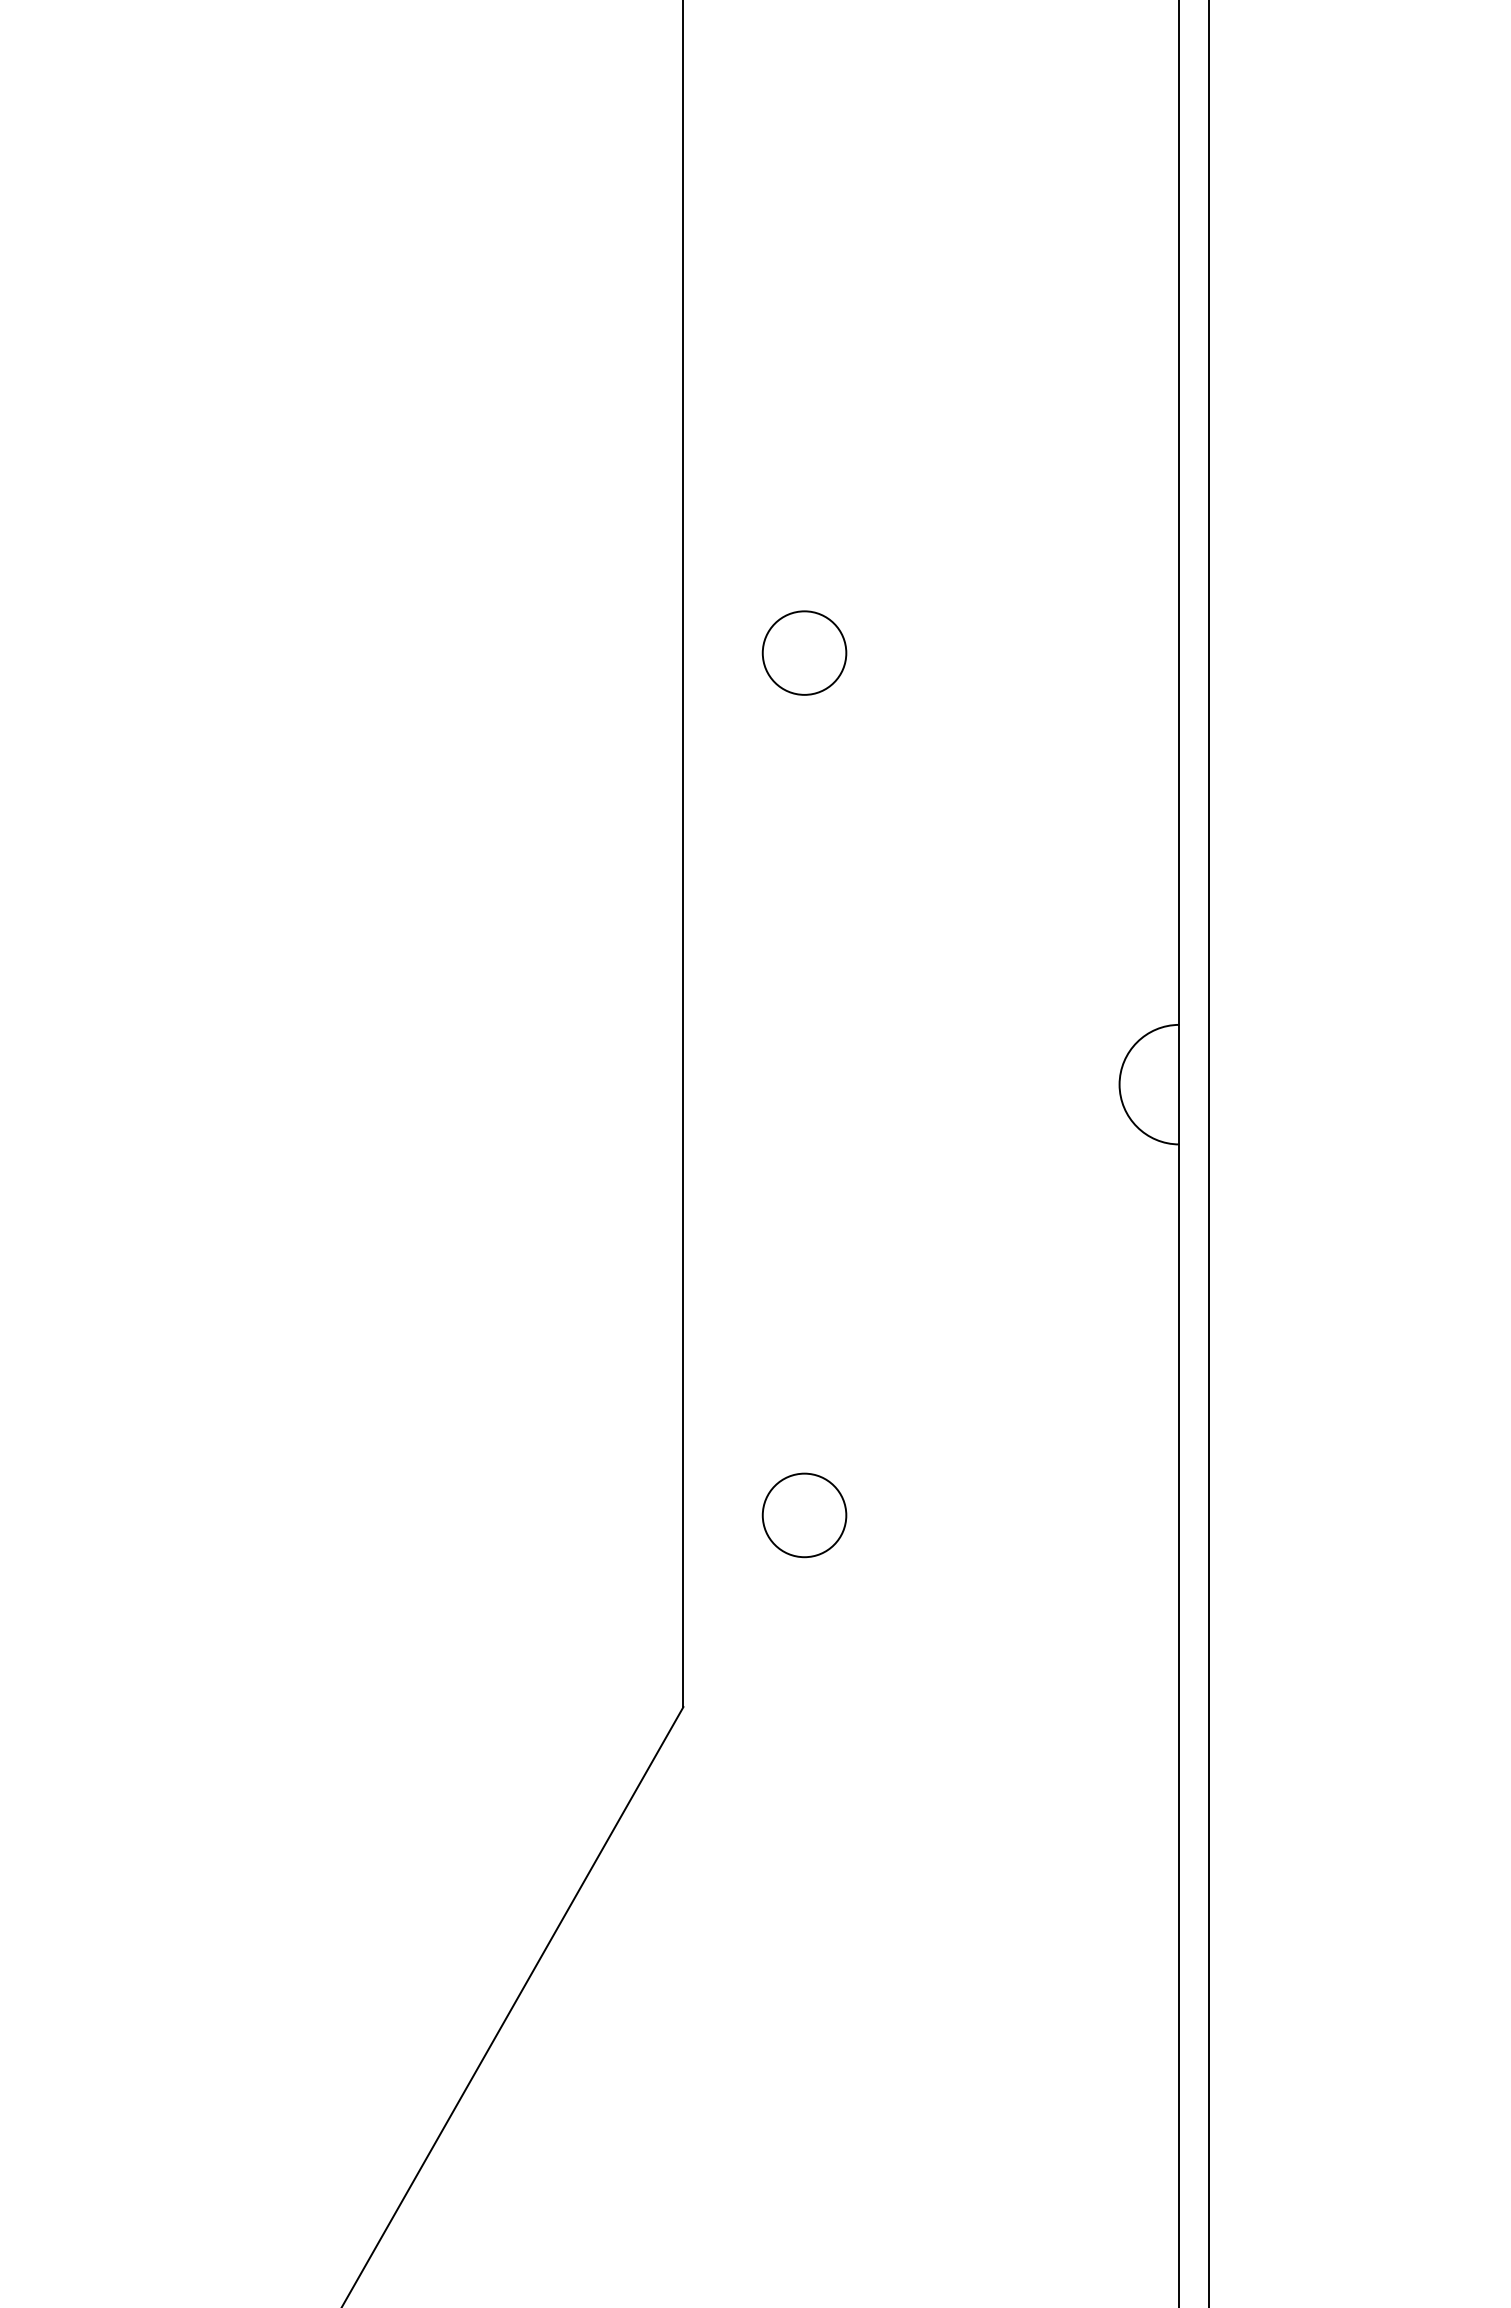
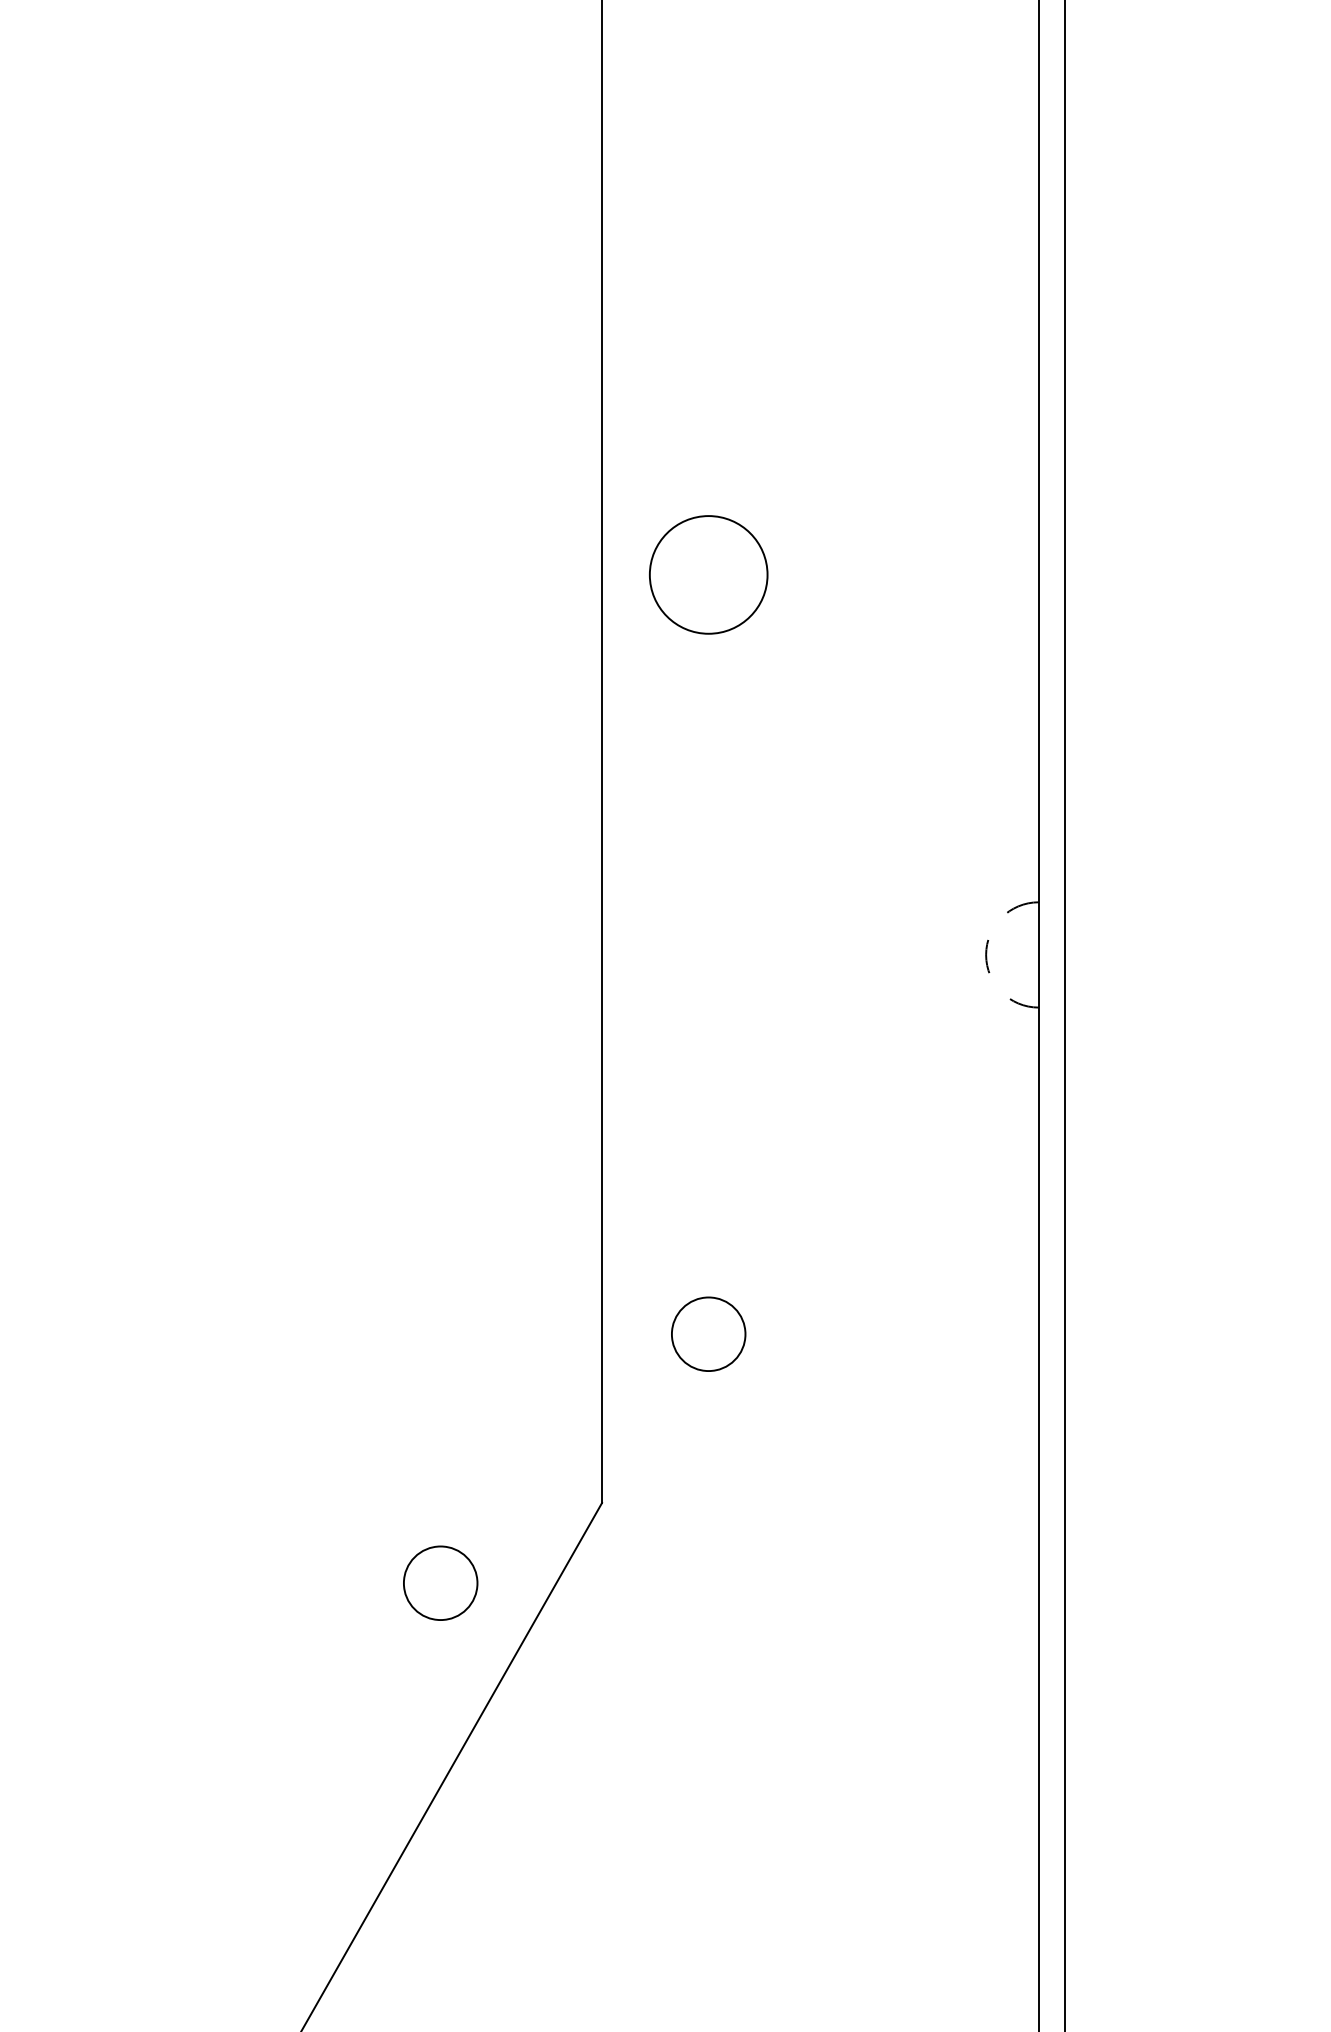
circle: (804, 652) -> (708, 574), size x1.6
arc: (1120, 1084) -> (986, 954), solid -> dashed
circle: (499, 1797) -> (440, 1582), added

